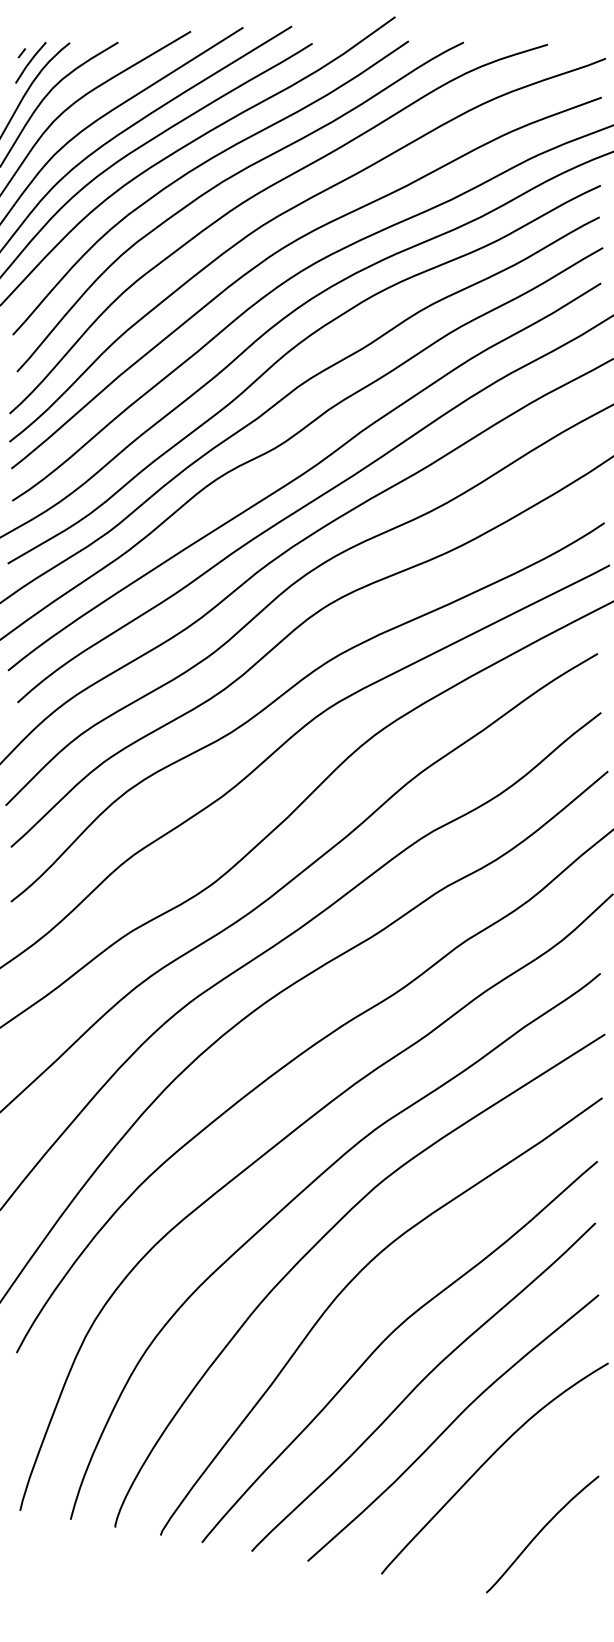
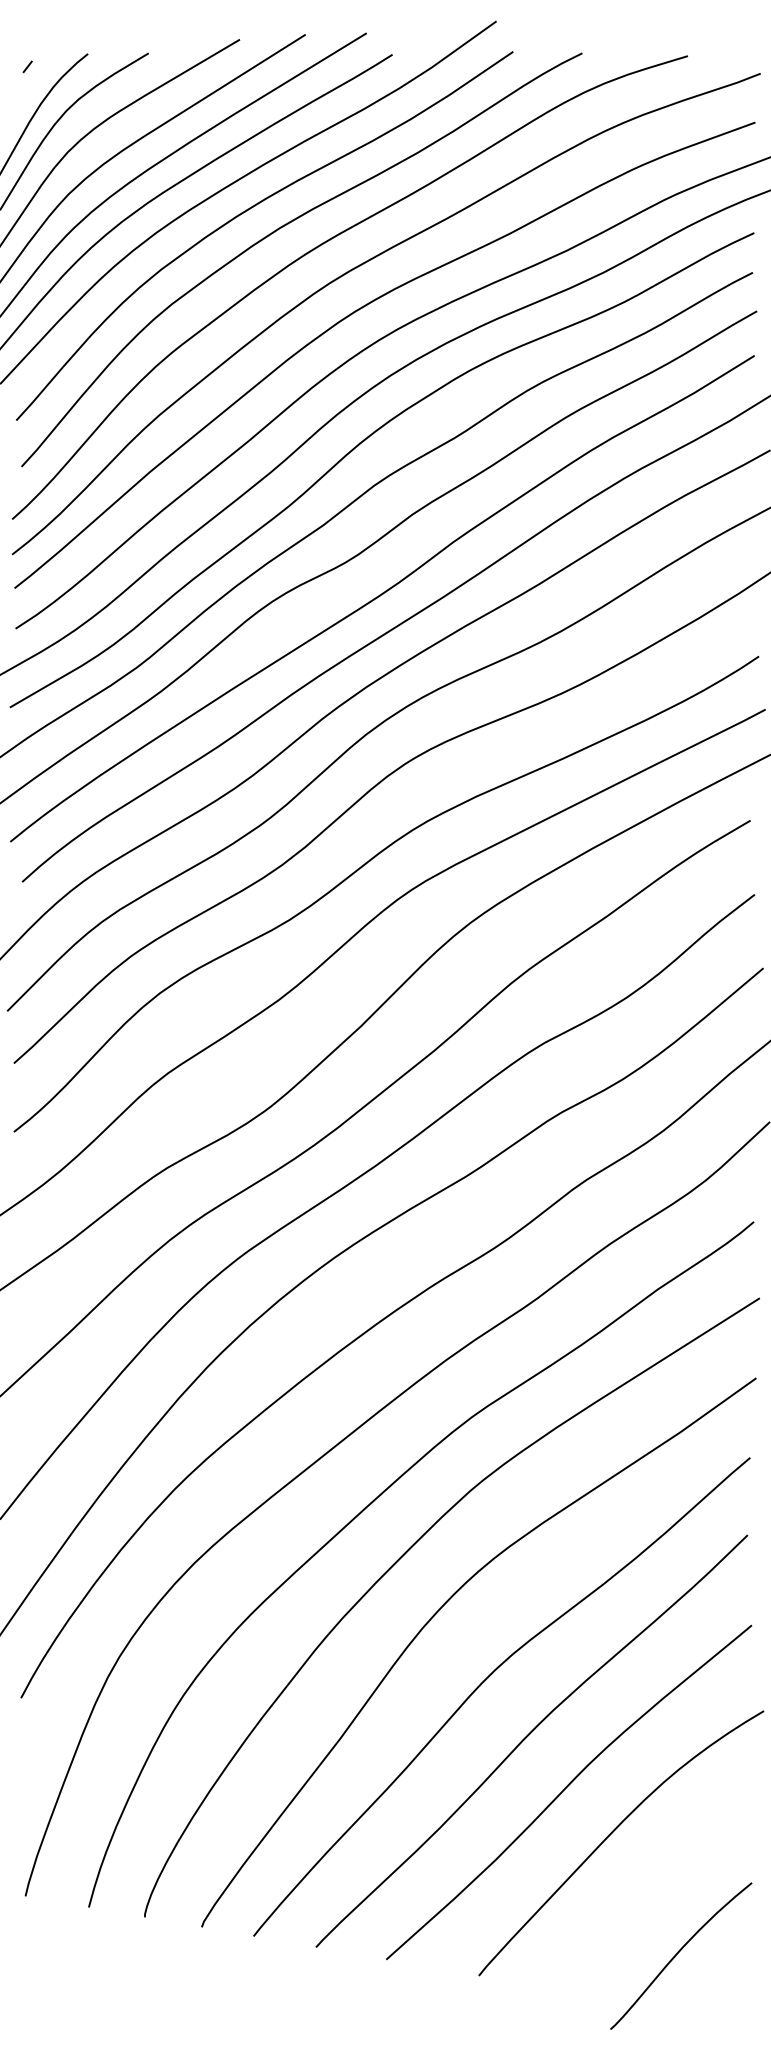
line: (30, 62) -> (38, 78), removed
curve: (540, 1532) -> (678, 1953), moved

